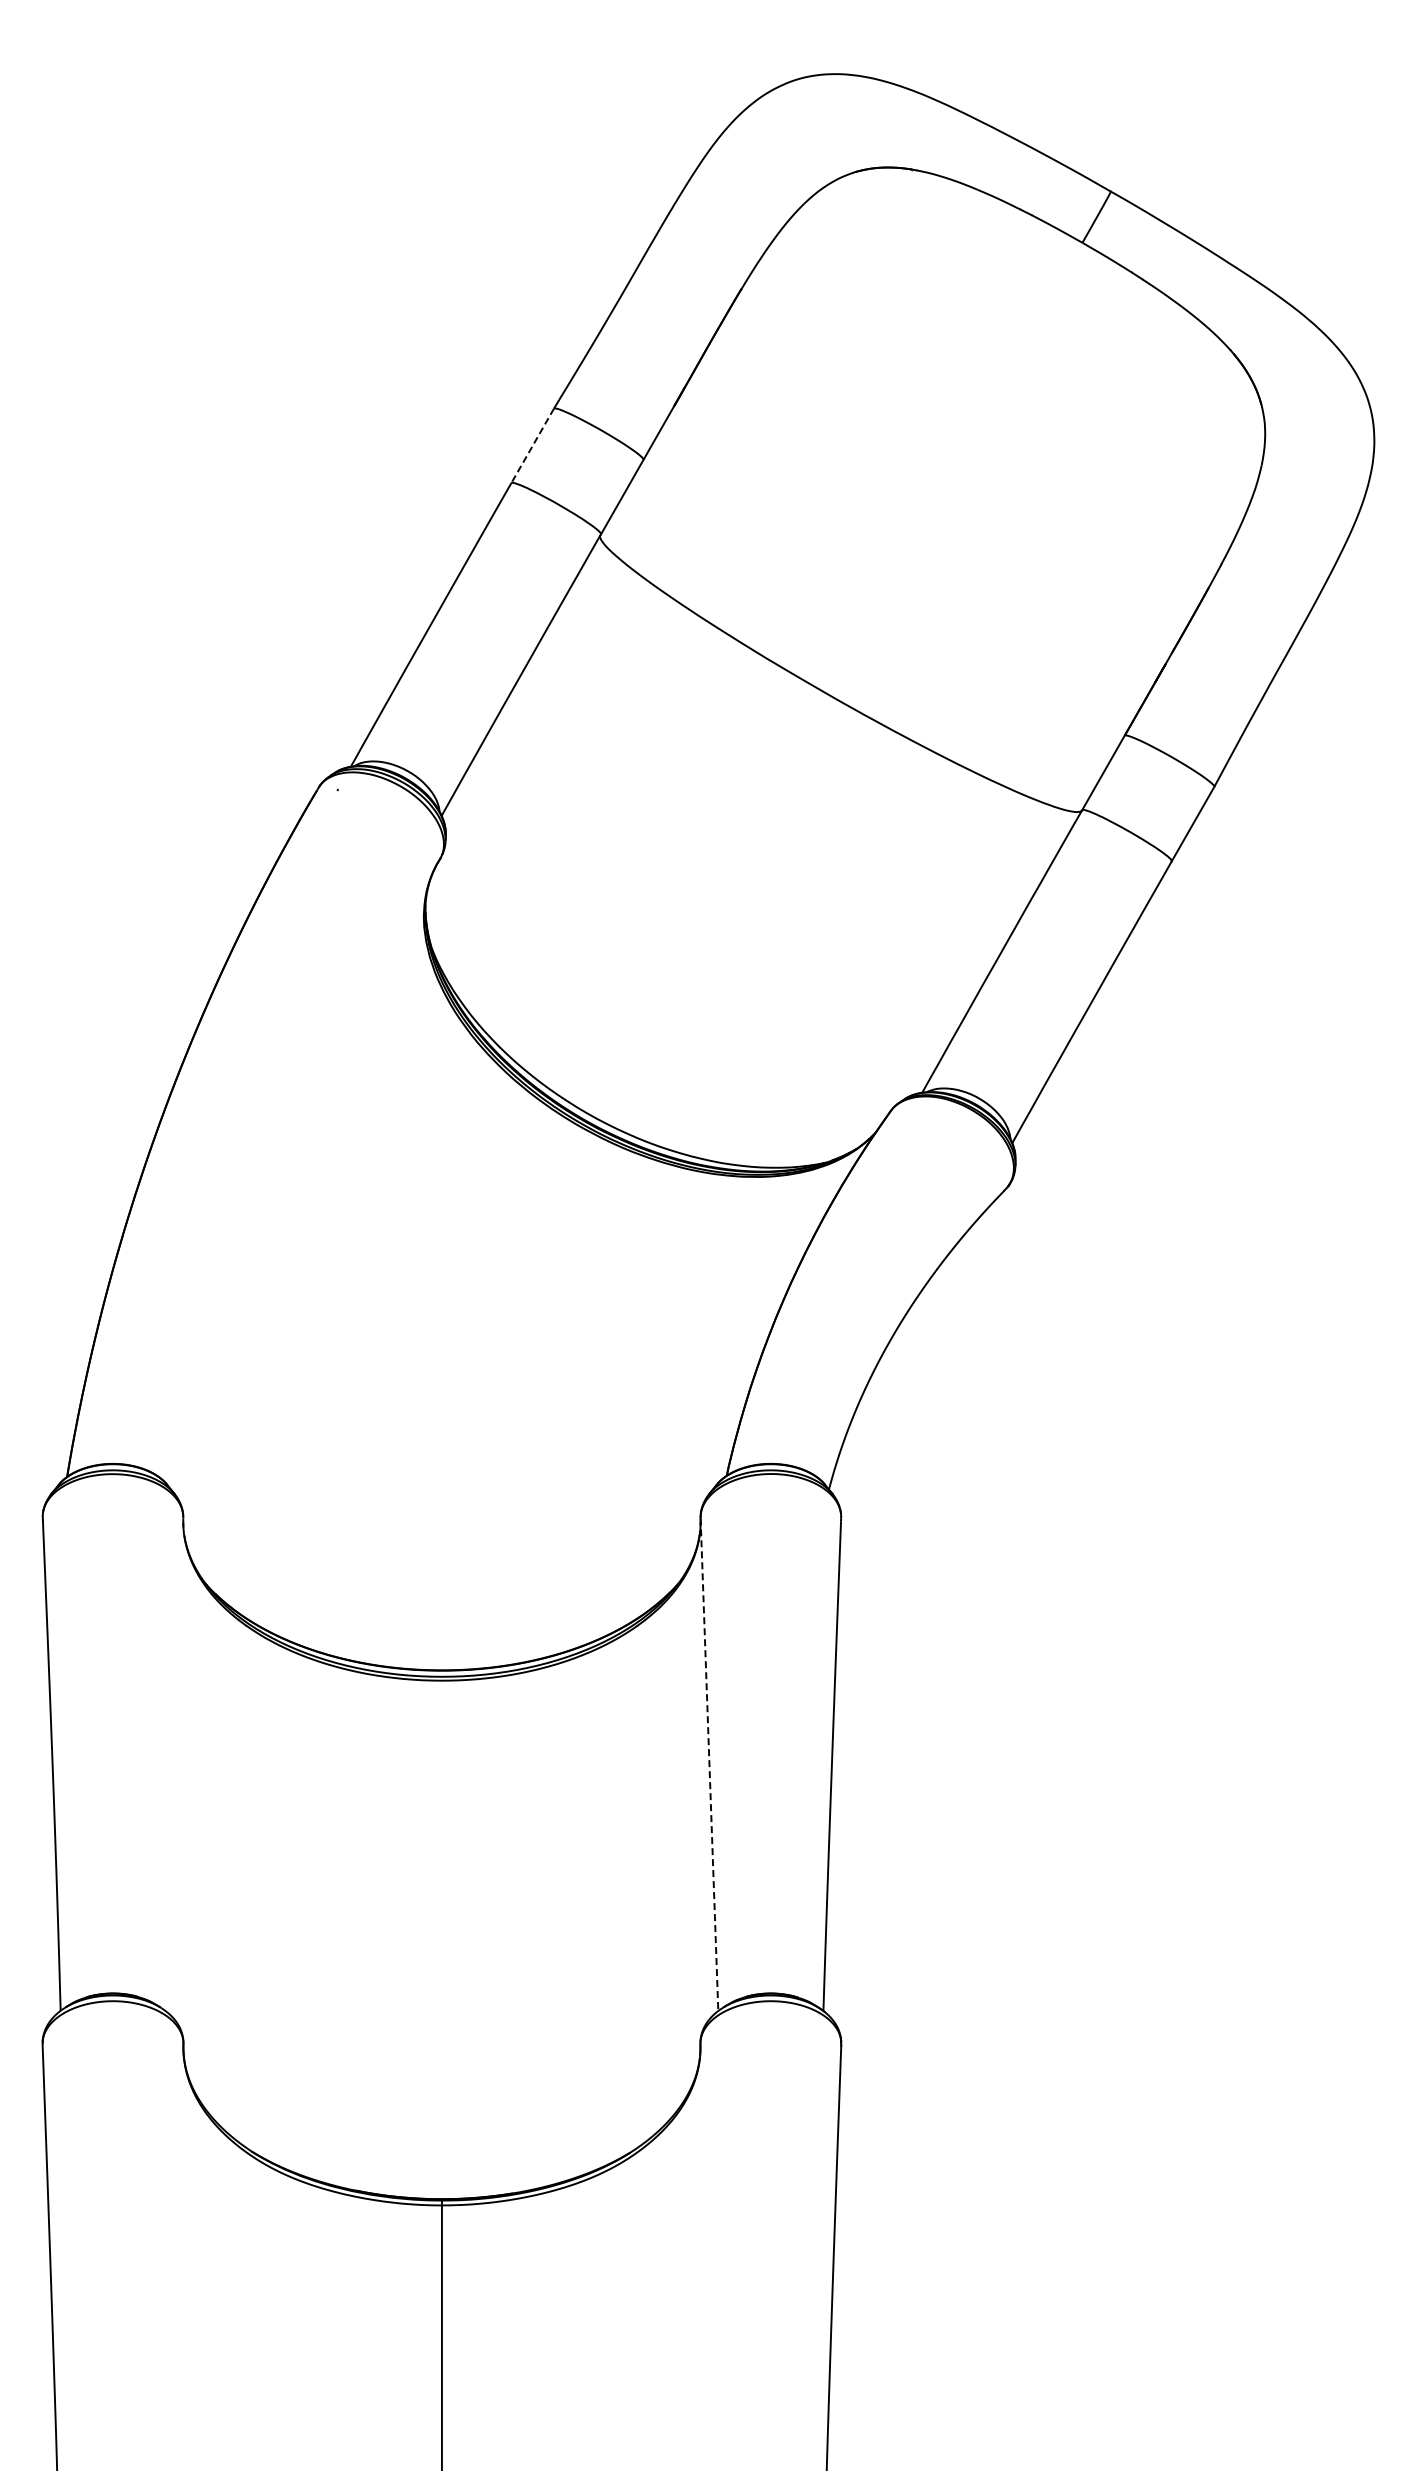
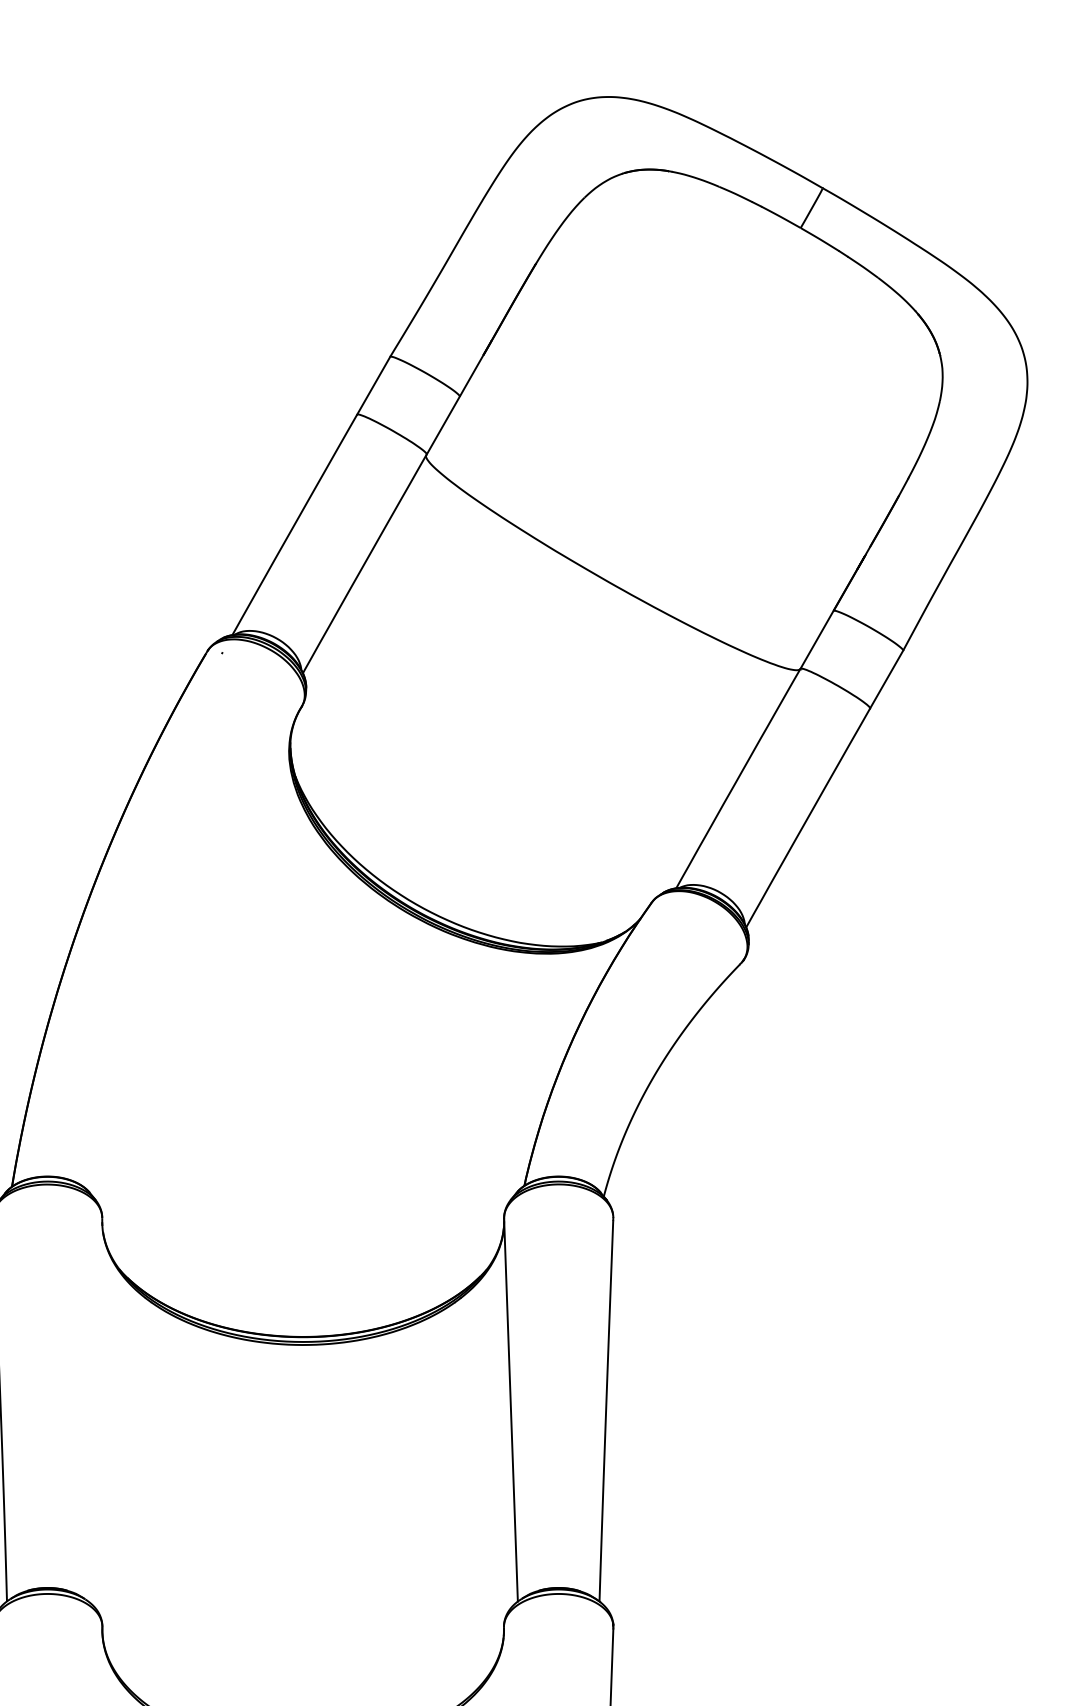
line: (532, 445) -> (373, 385), dashed -> solid
line: (709, 1764) -> (511, 1410), dashed -> solid

